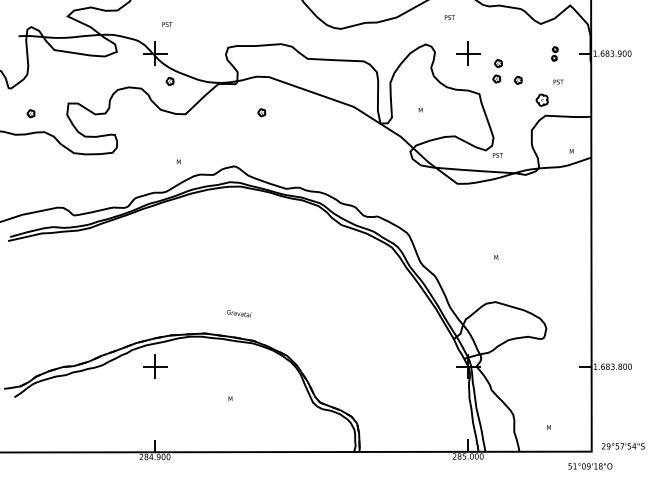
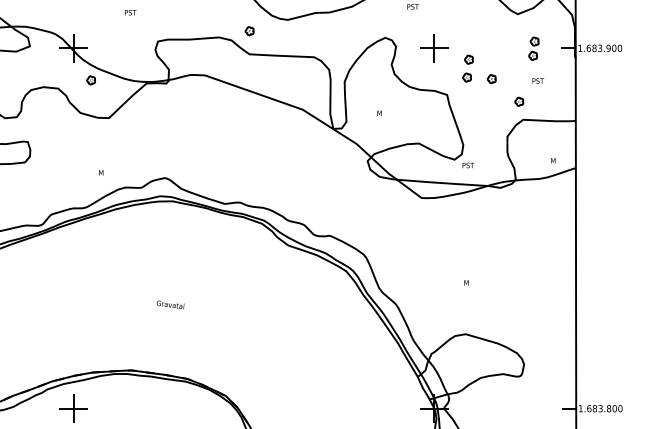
text: (167, 24) -> (130, 12), moved
part: (554, 53) -> (533, 48), size x1.43
part: (541, 99) -> (518, 101), size x0.62
part: (261, 112) -> (249, 30), moved
text: (239, 313) -> (171, 304), moved

